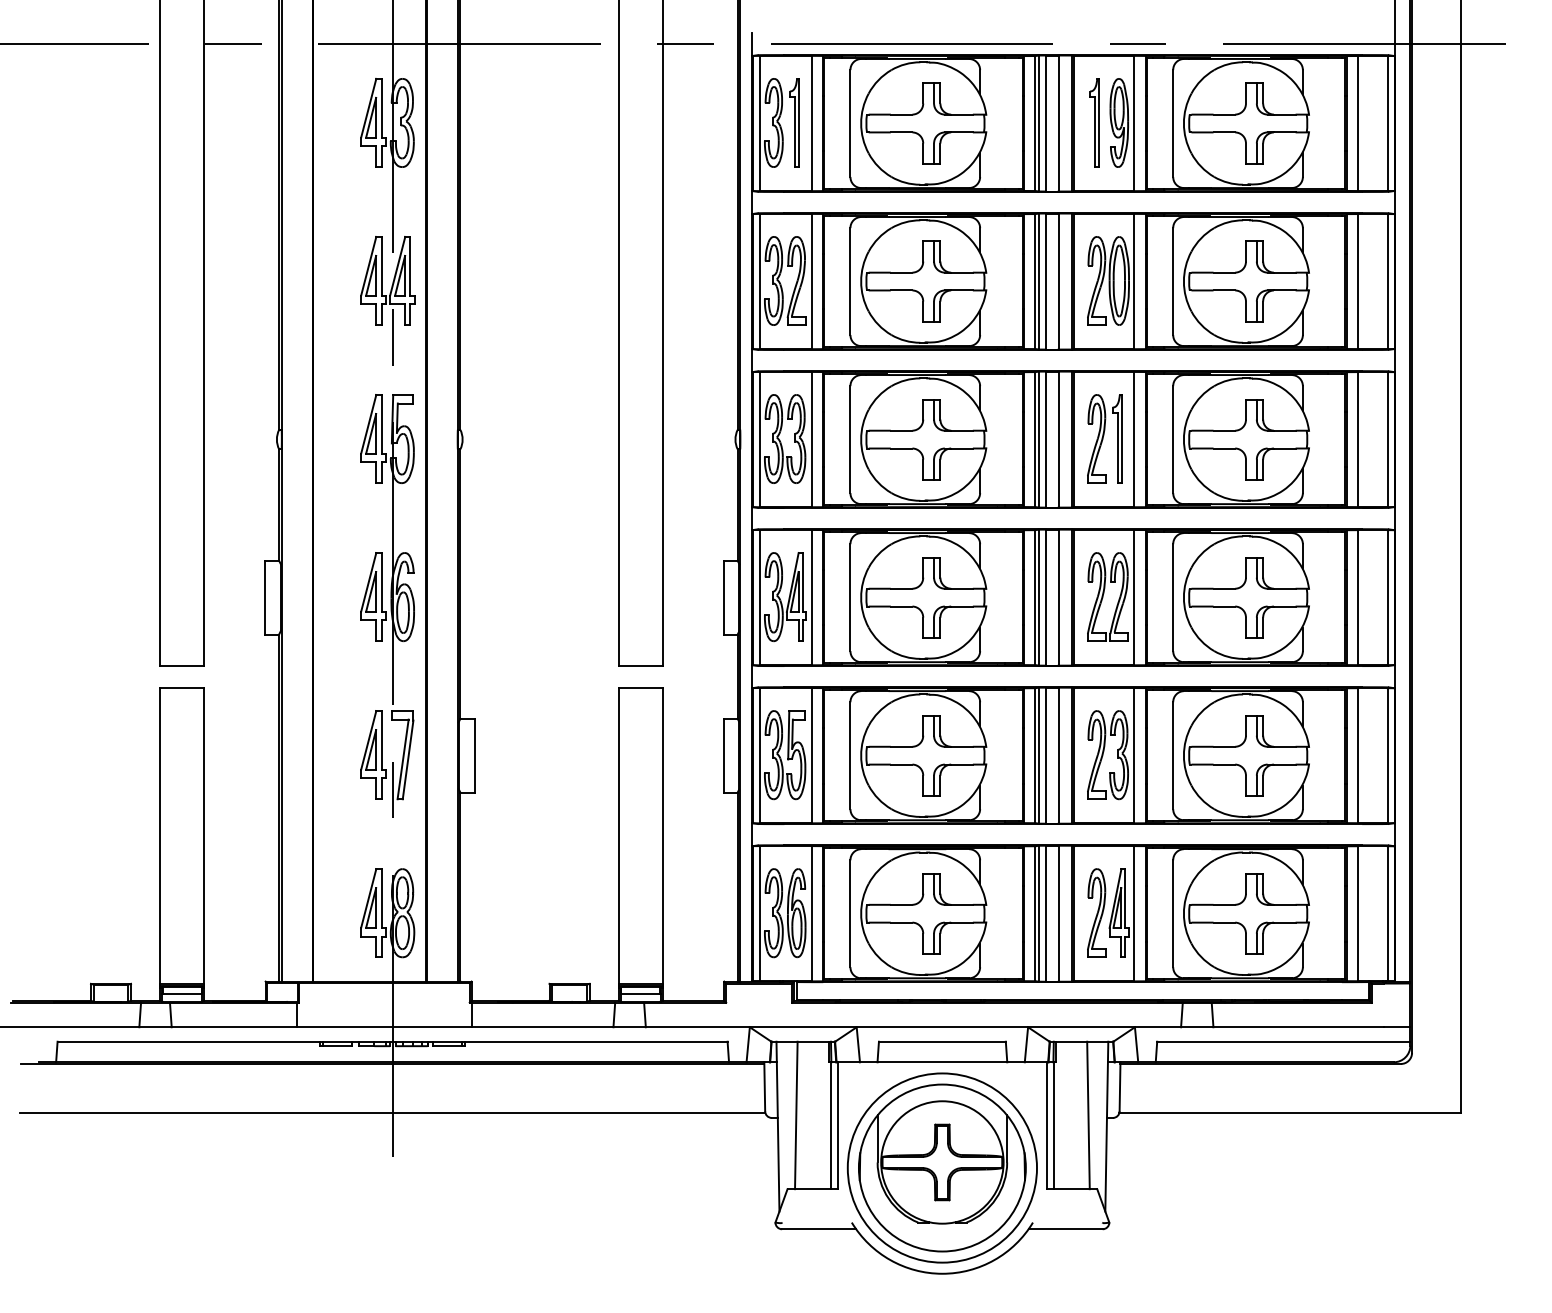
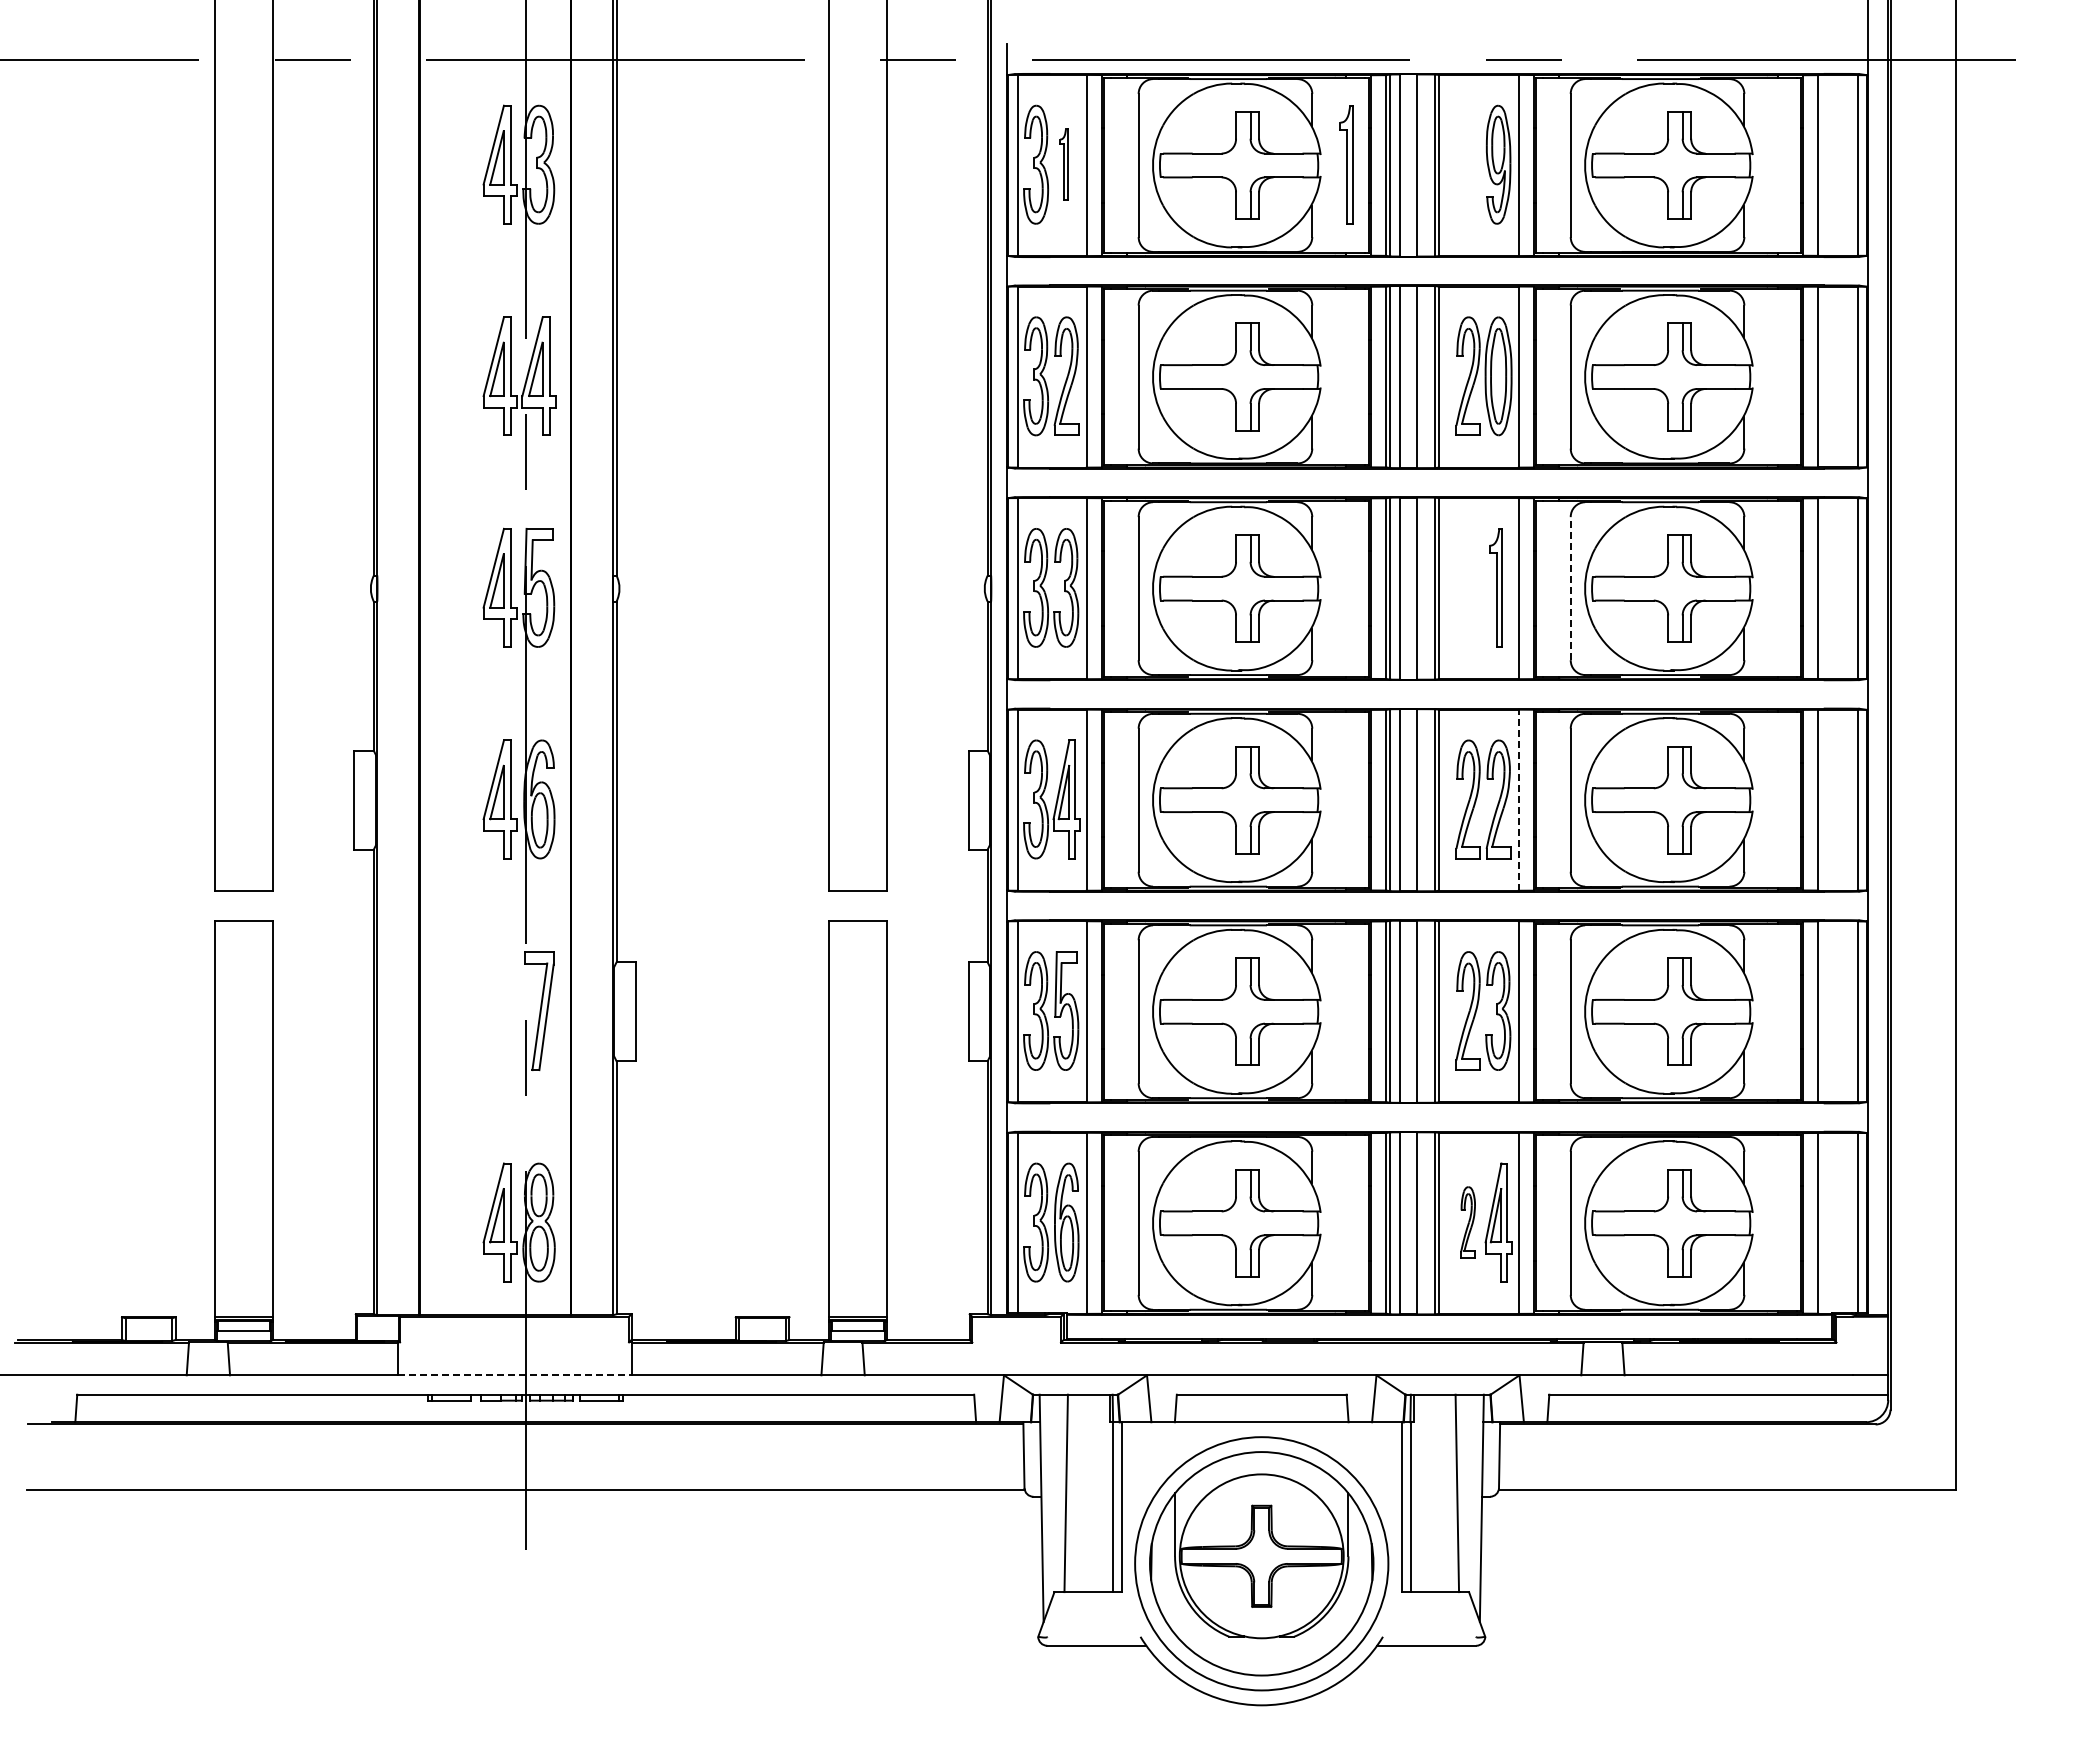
part: (794, 122) -> (1063, 164), size x0.6
part: (1094, 122) -> (1346, 164), moved
part: (1096, 438) -> (1467, 587), removed
line: (1173, 439) -> (1570, 588), solid -> dashed
line: (1134, 597) -> (1518, 800), solid -> dashed
part: (372, 754) -> (499, 1010), removed
part: (1096, 913) -> (1467, 1222), size x0.6
line: (384, 1027) -> (514, 1375), solid -> dashed

